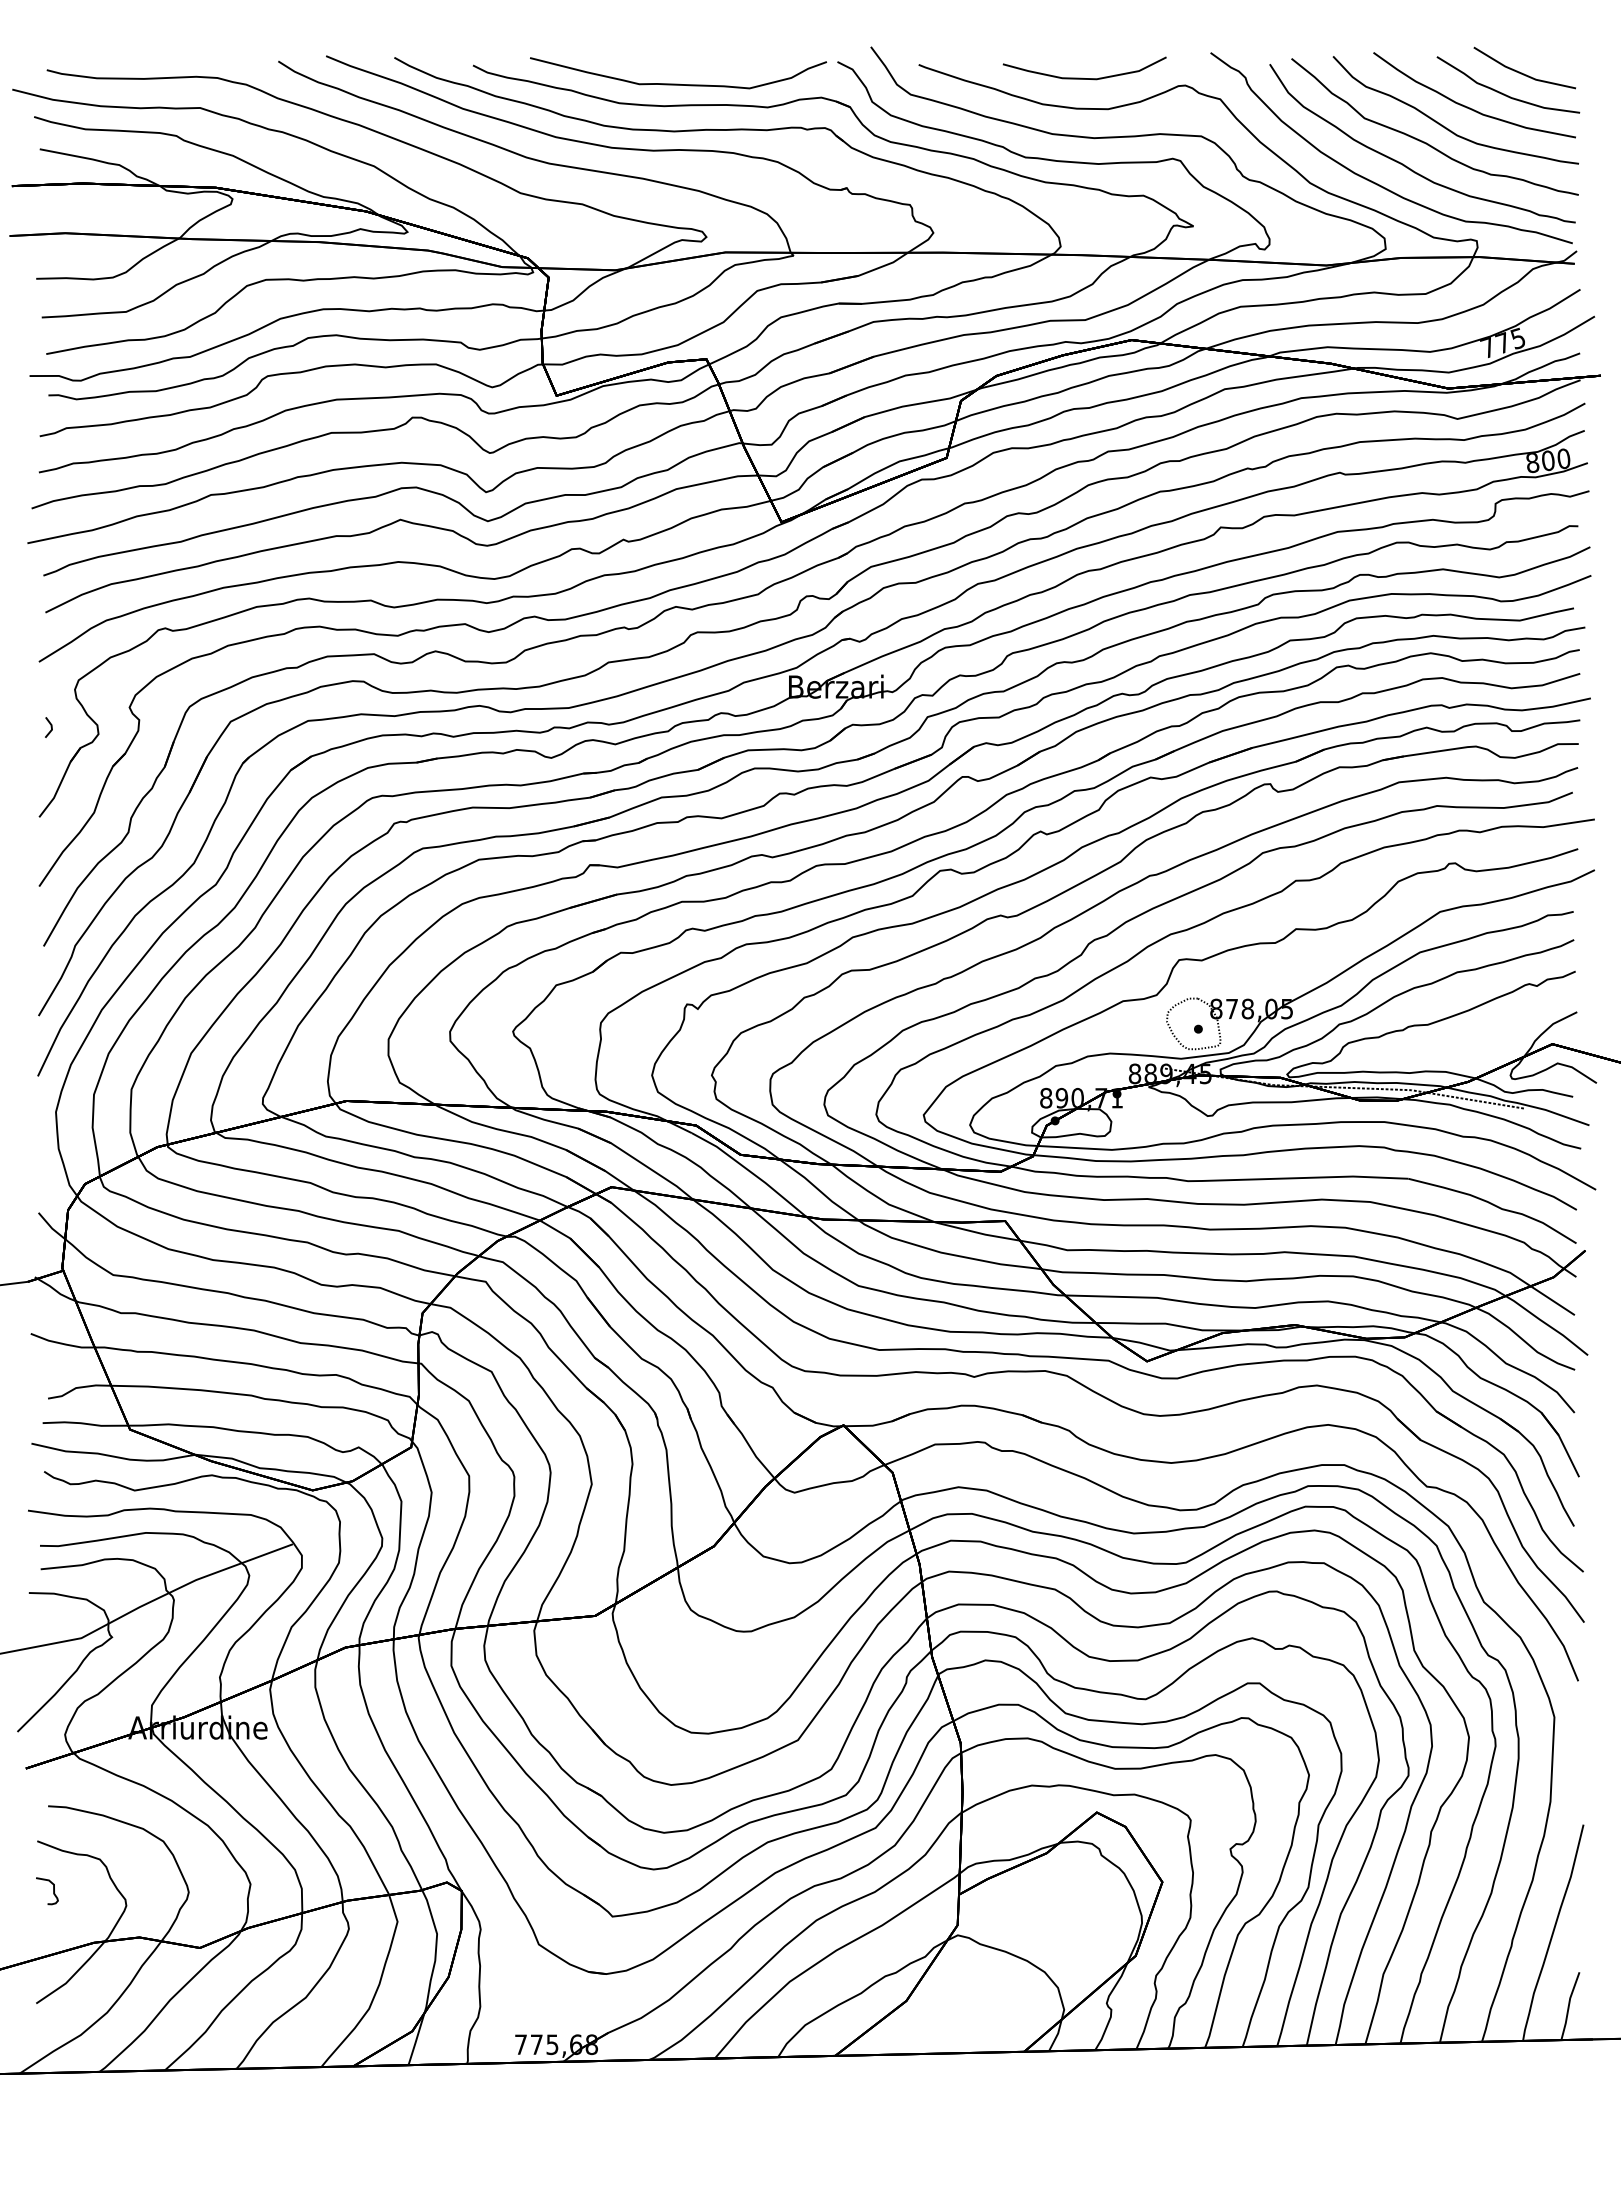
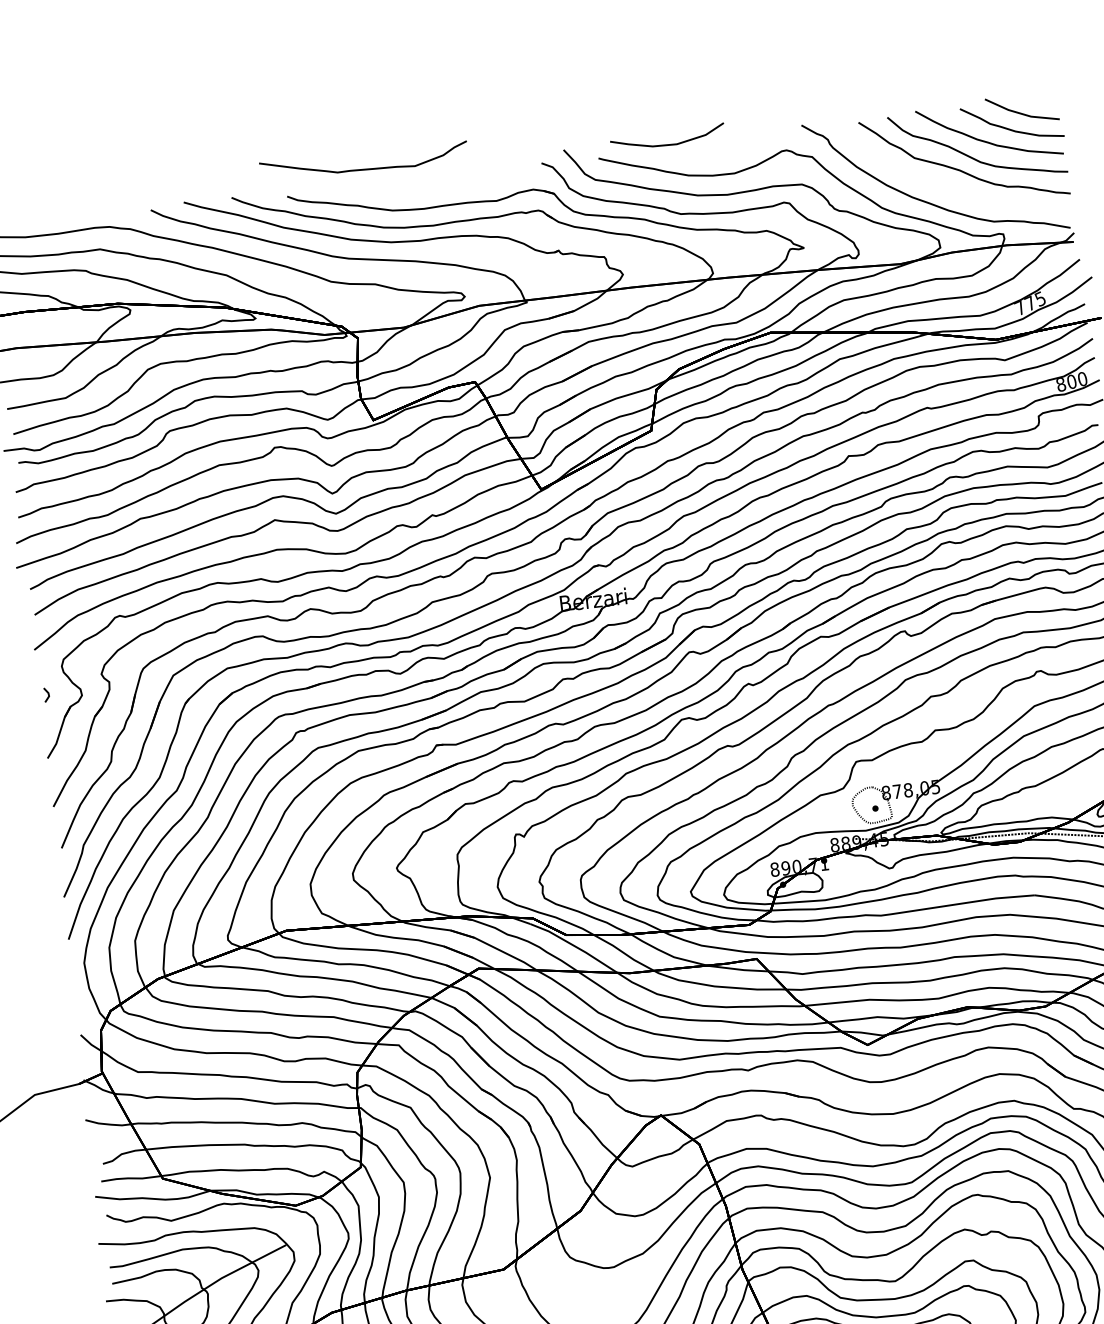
curve: (1082, 77) -> (666, 144), moved
curve: (678, 83) -> (364, 168), moved
curve: (1406, 165) -> (947, 187), removed

